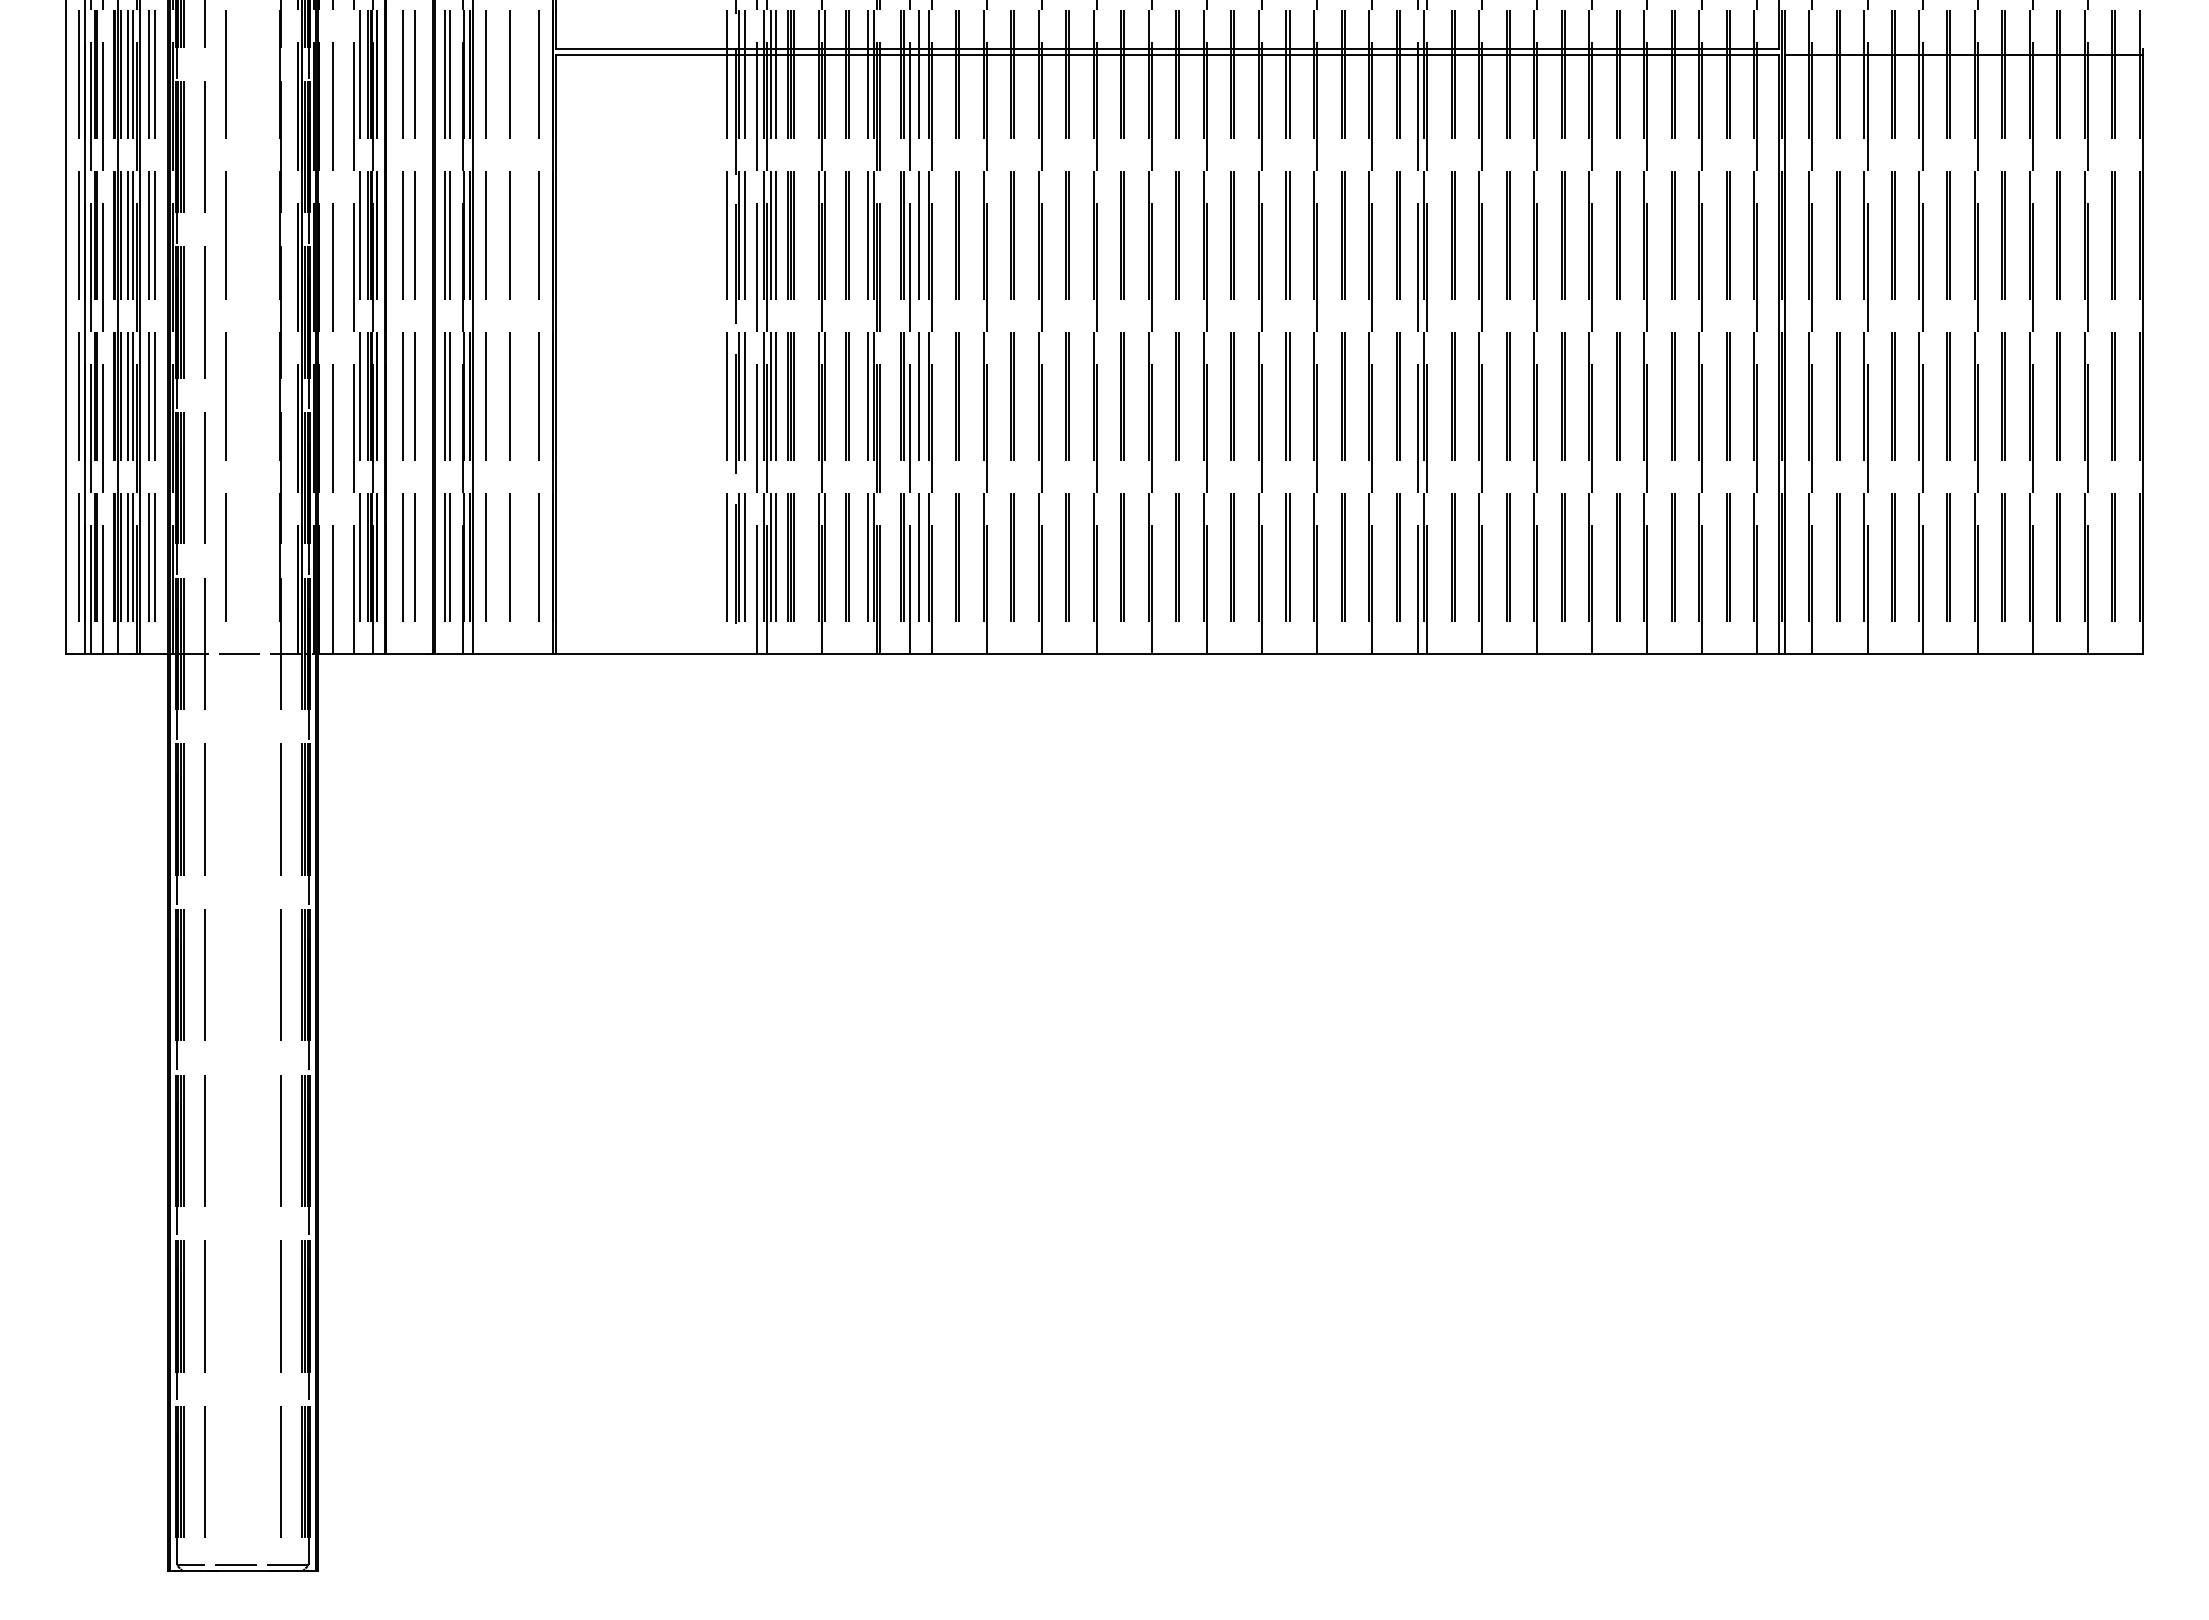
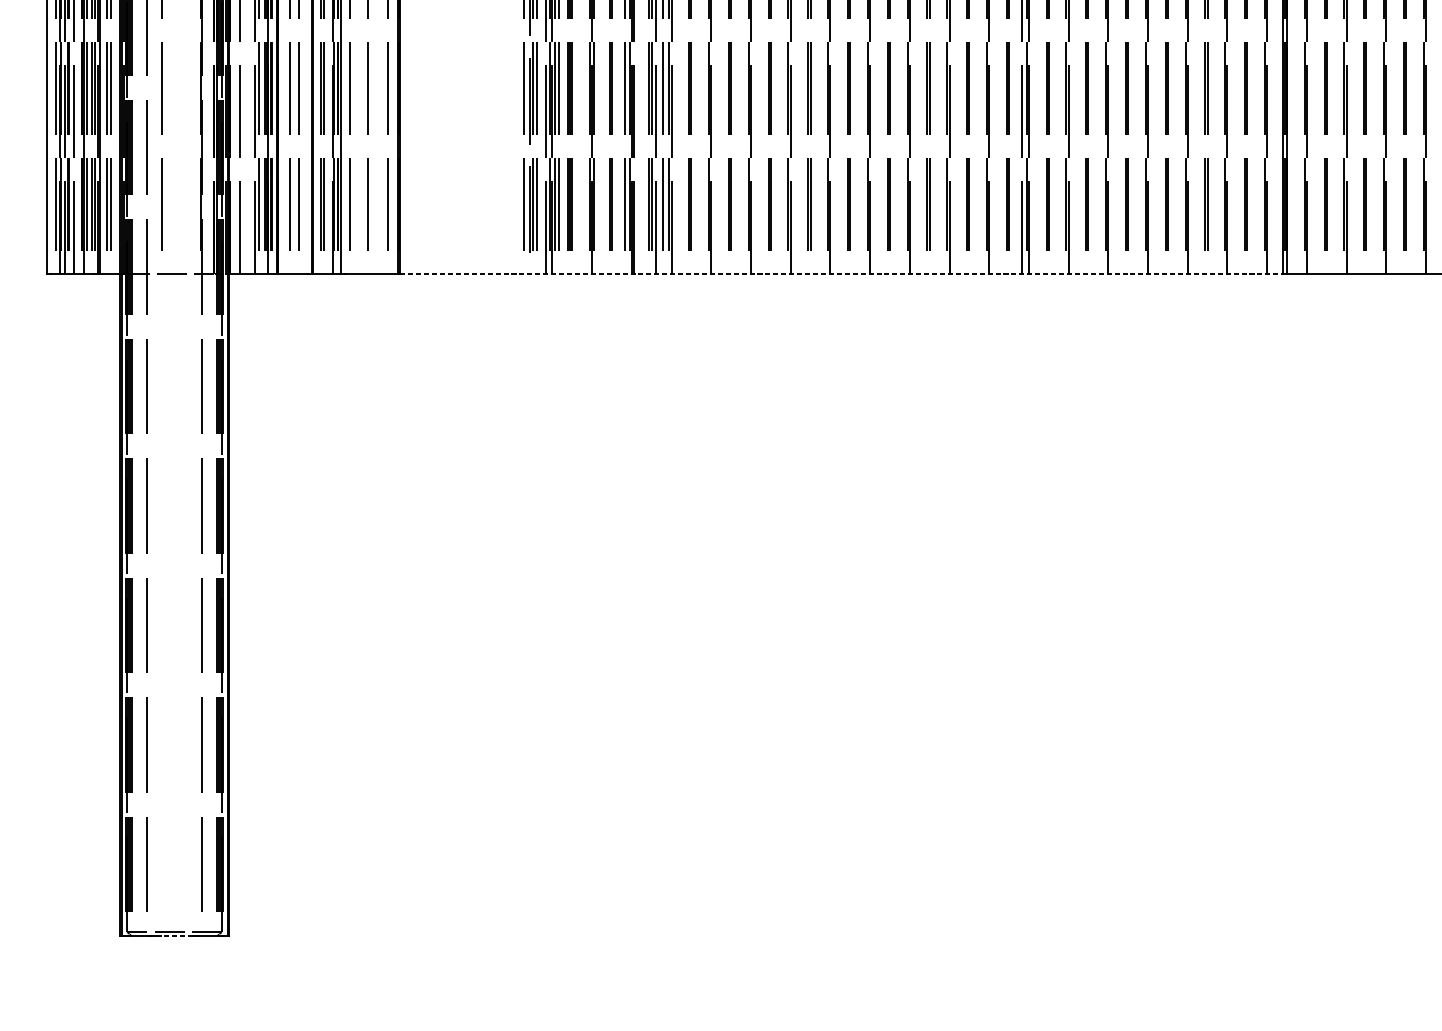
line: (1167, 654) -> (841, 274), solid -> dashed
line: (242, 1571) -> (174, 936), solid -> dashed

